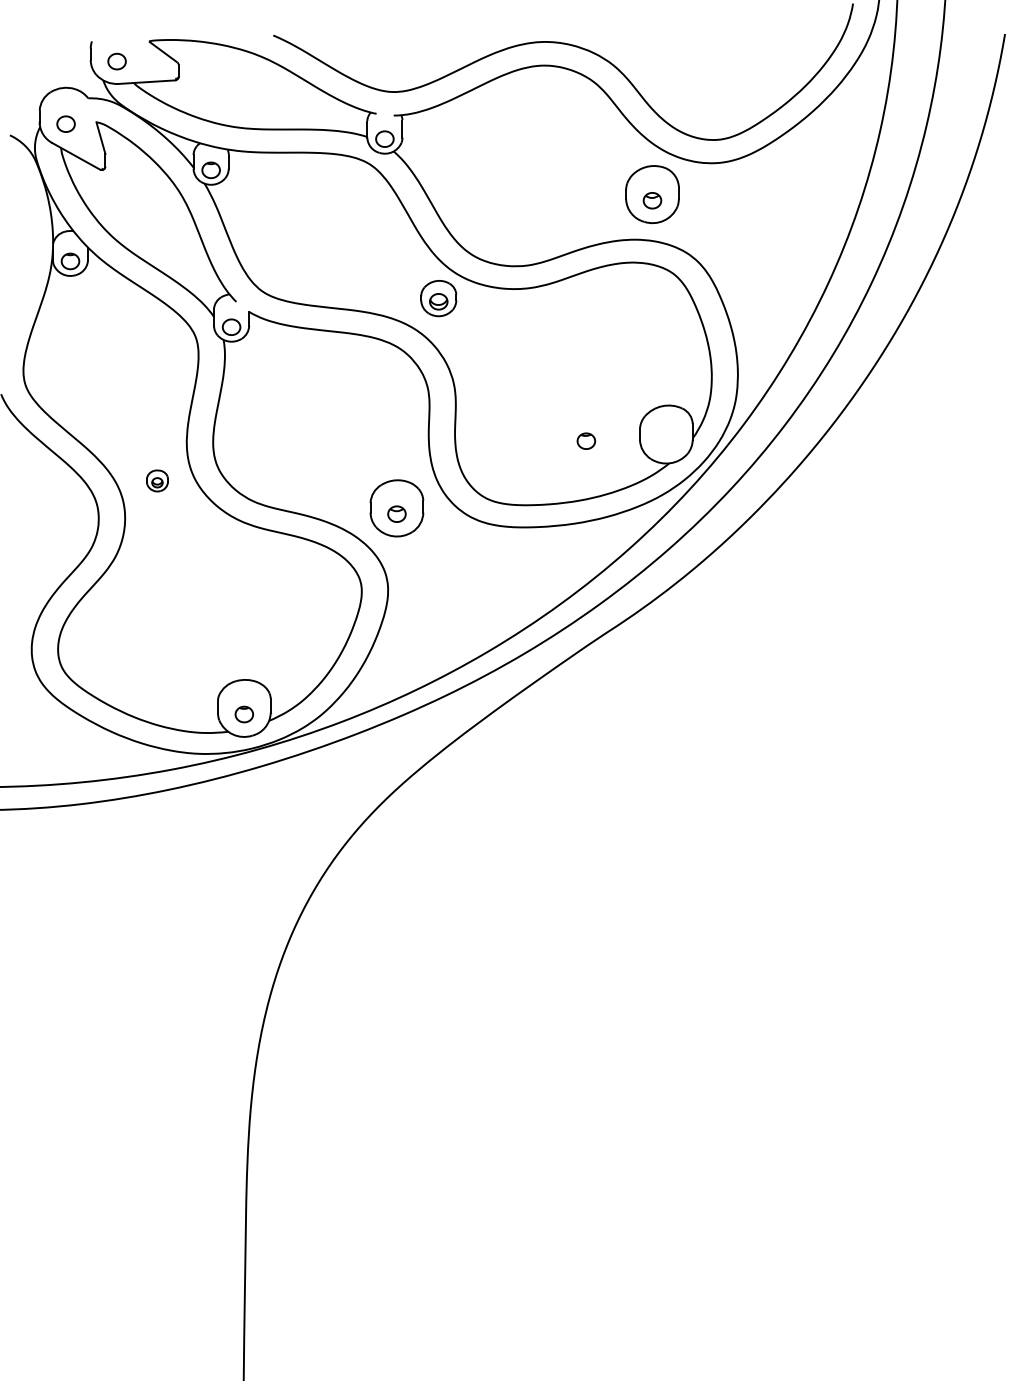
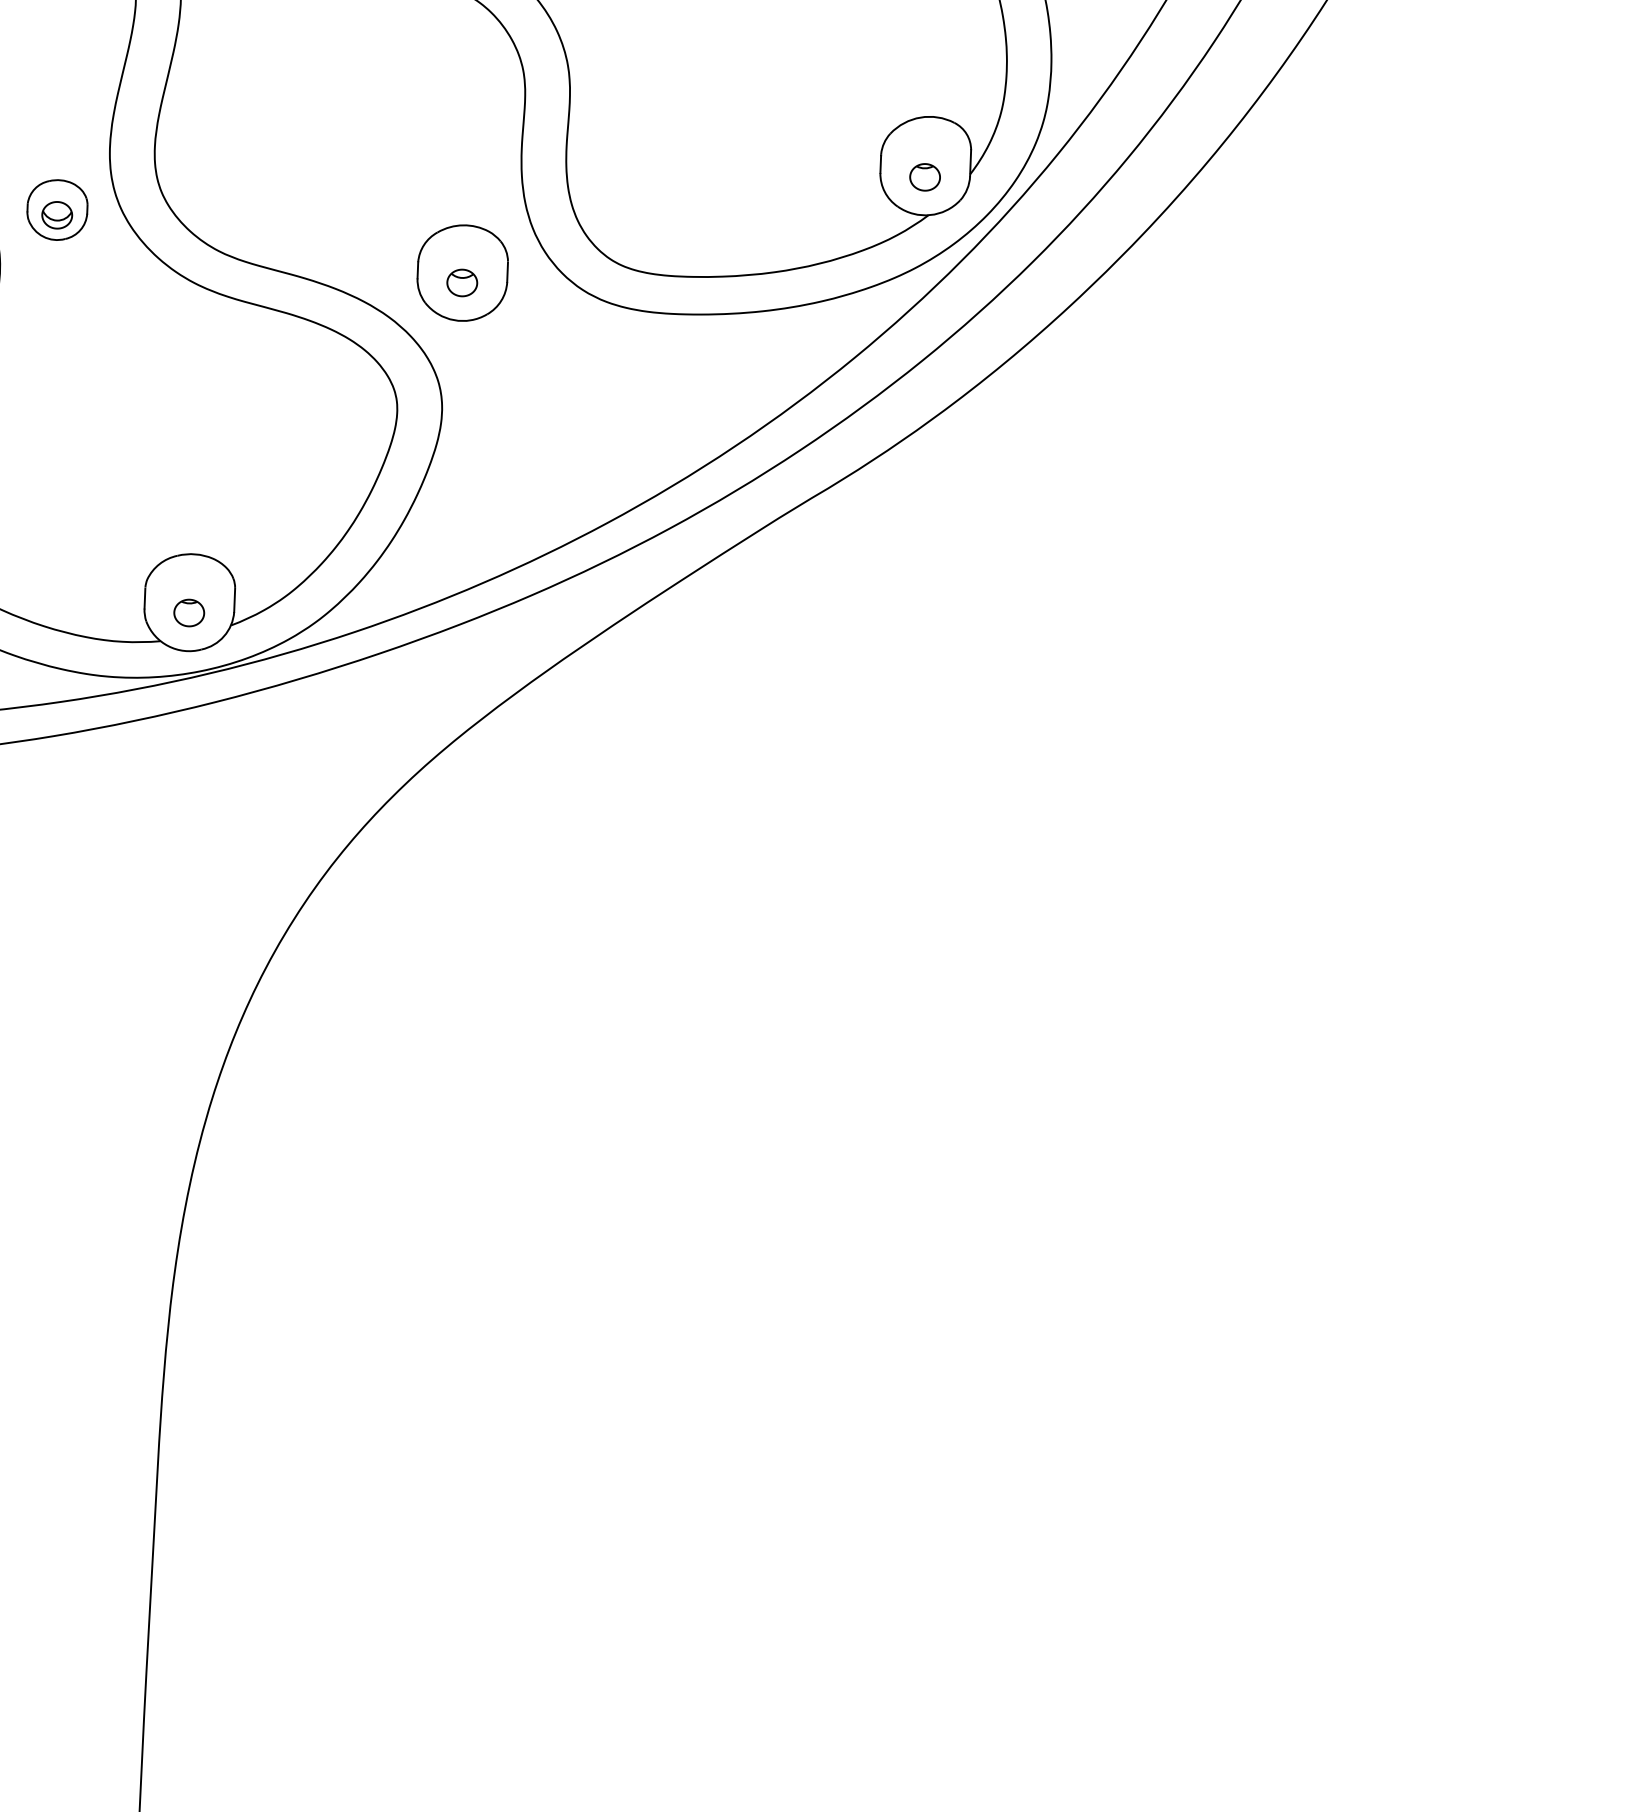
part: (586, 440) -> (925, 176), moved
part: (157, 480) -> (57, 209), size x1.67

